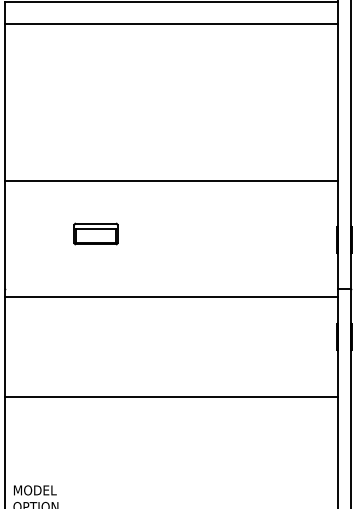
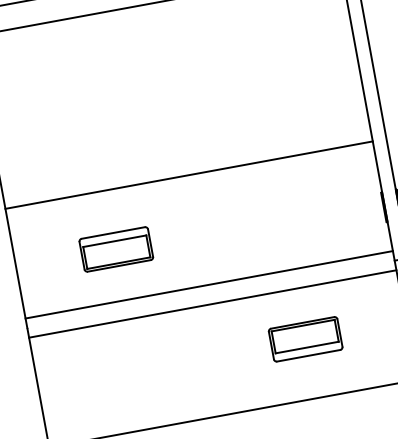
part: (95, 233) -> (115, 248), size x1.43
line: (171, 279) -> (208, 284), added
part: (247, 342) -> (305, 338), added

